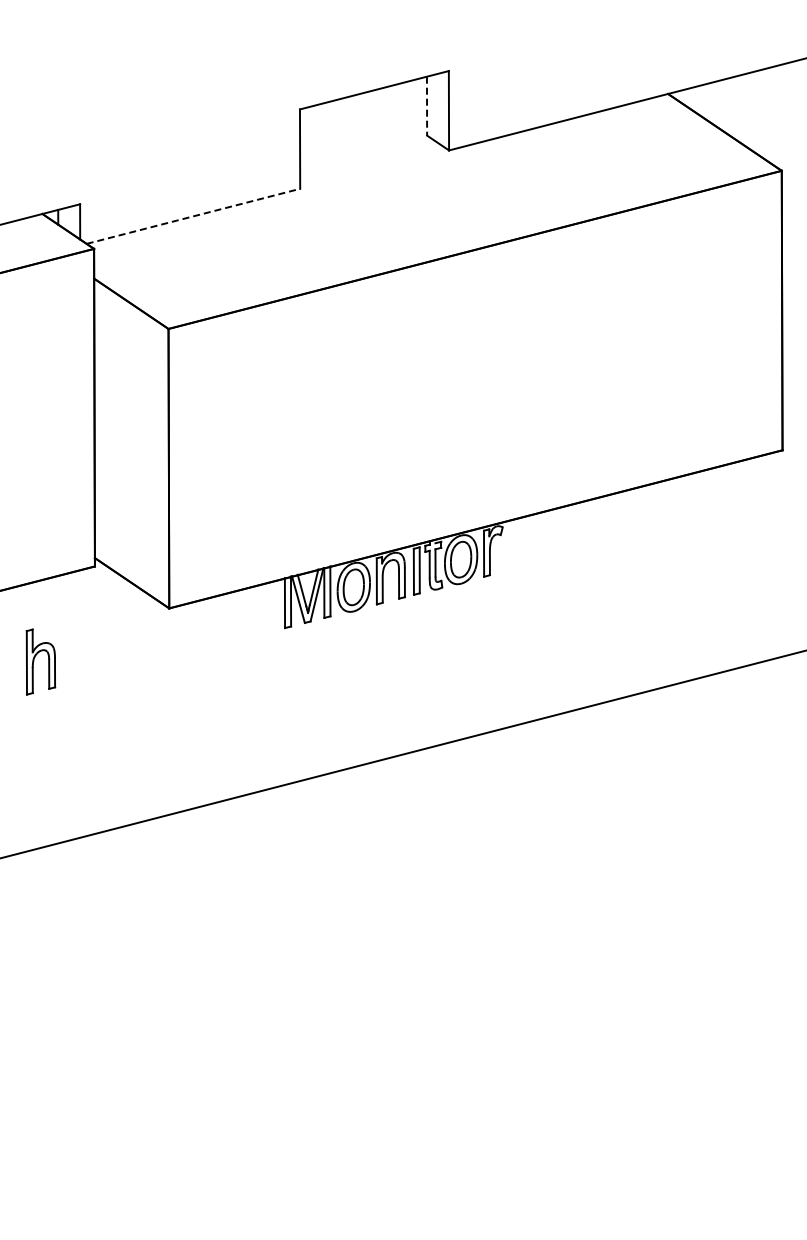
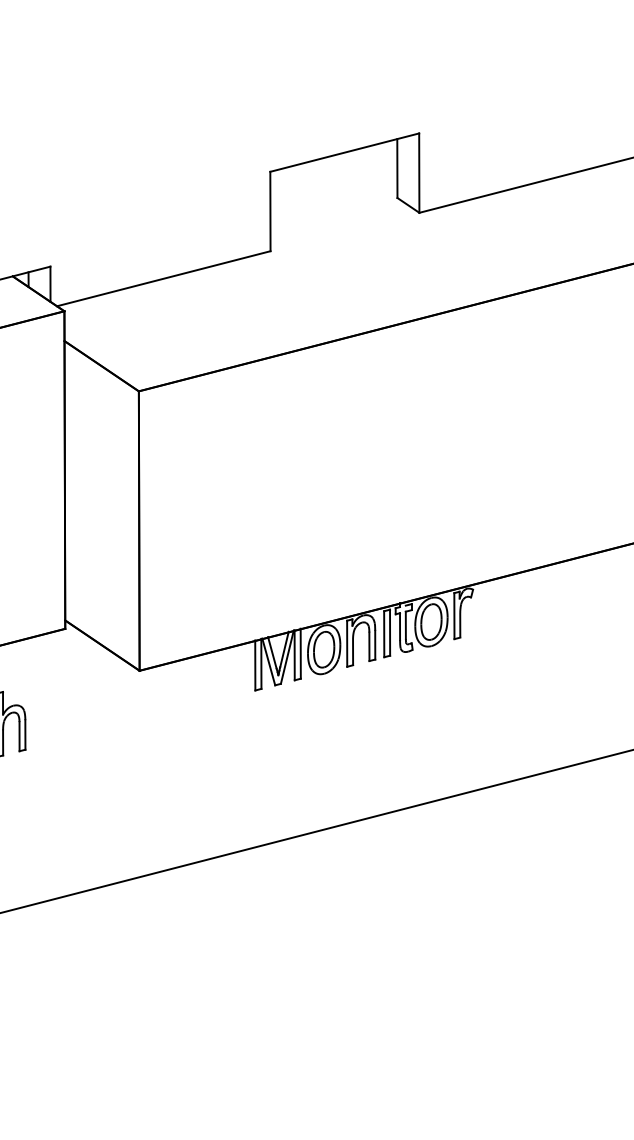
line: (427, 106) -> (397, 168), dashed -> solid
line: (193, 216) -> (163, 278), dashed -> solid

